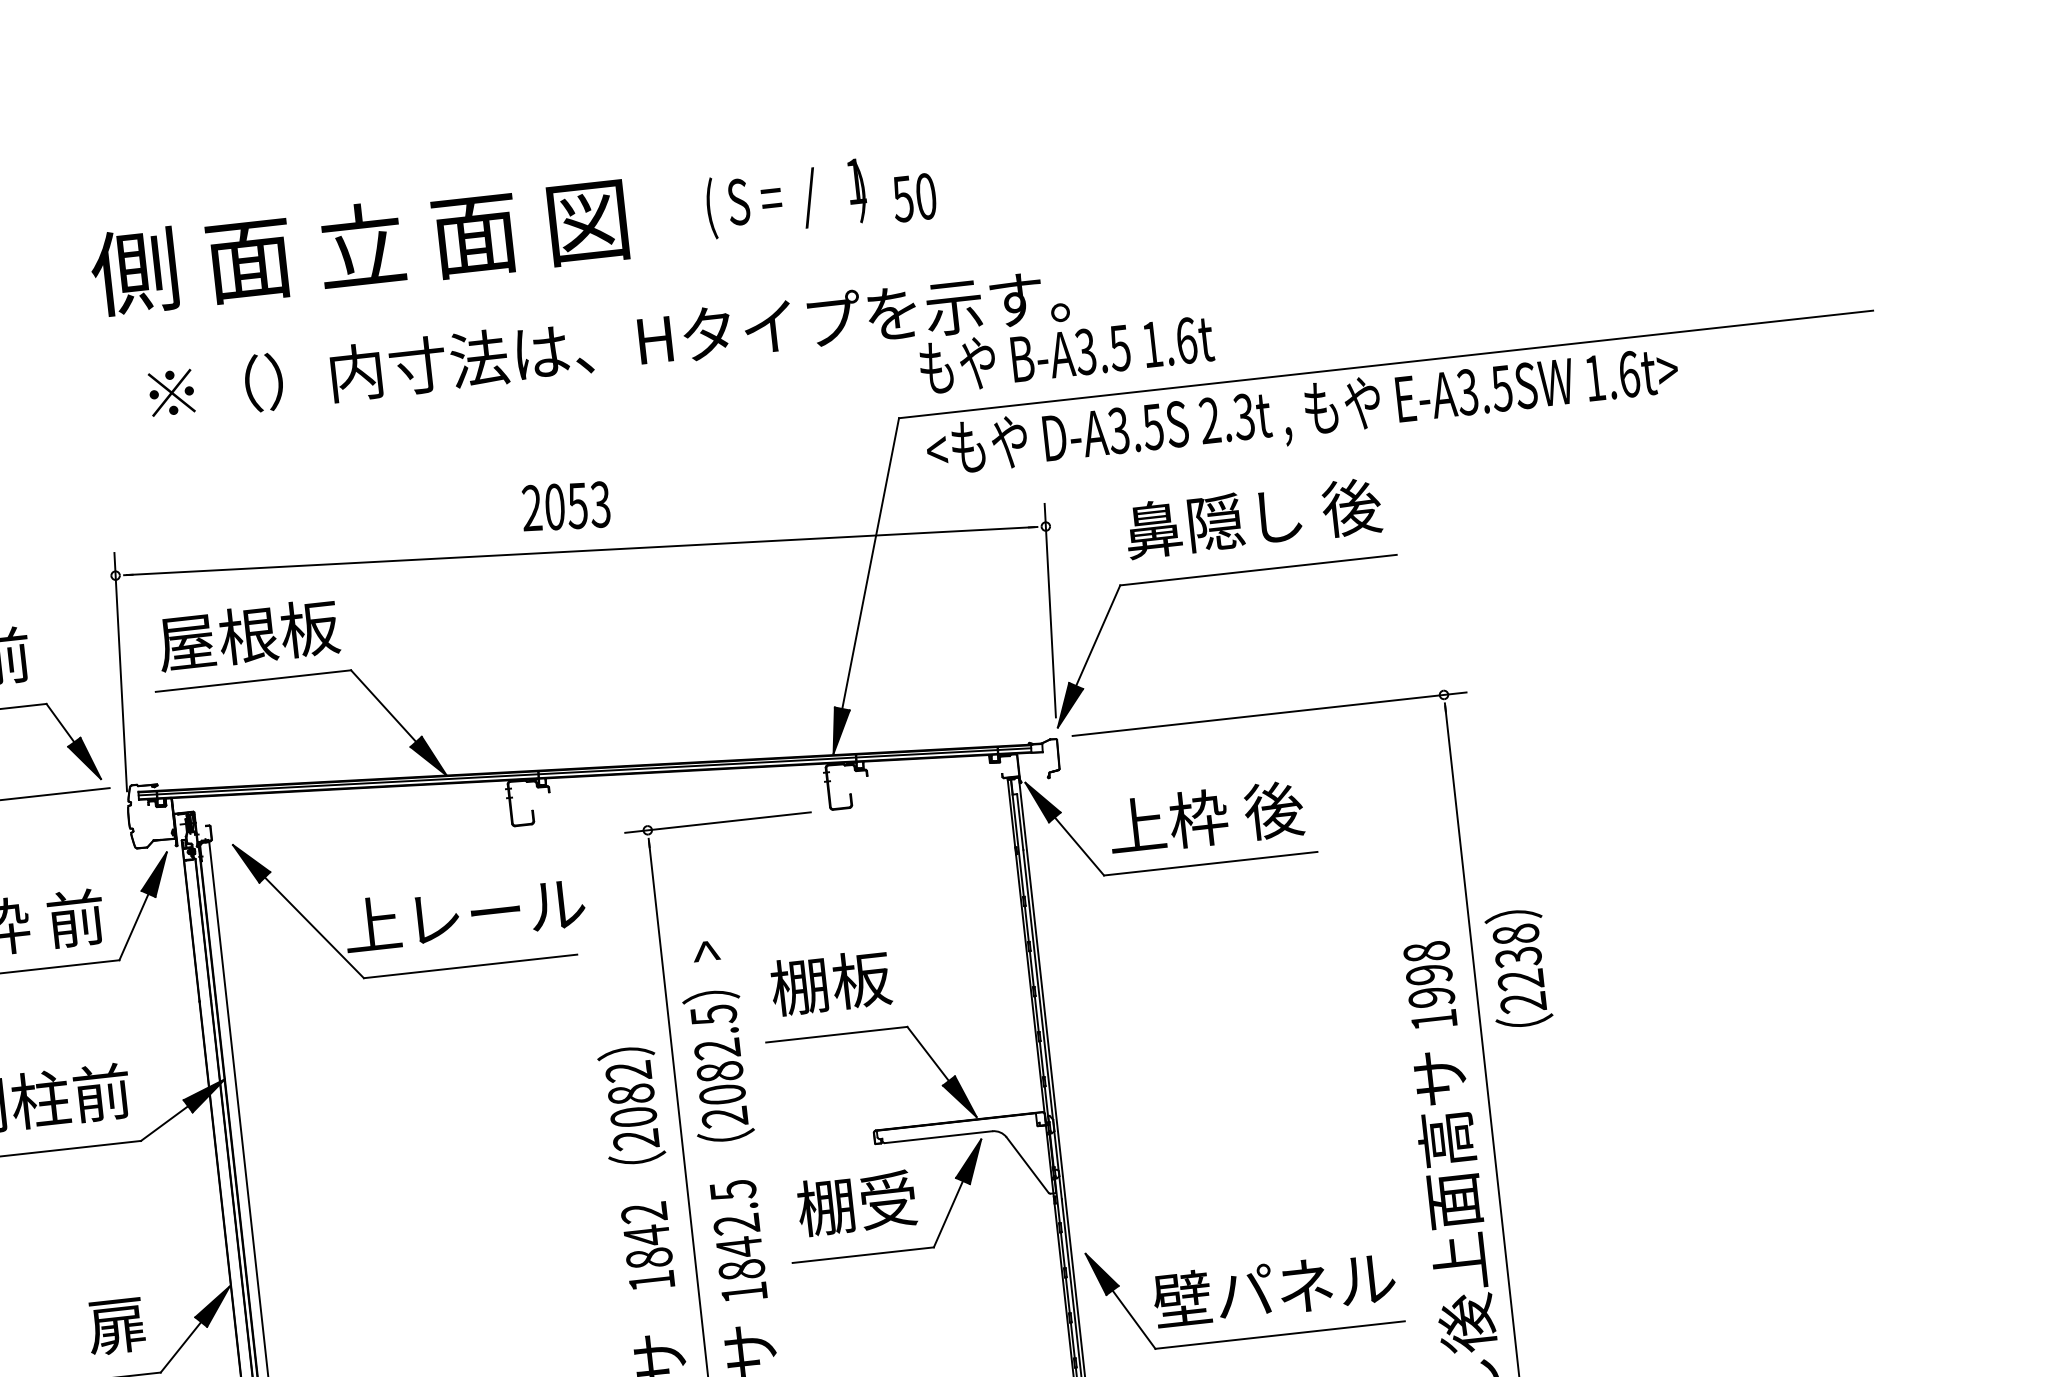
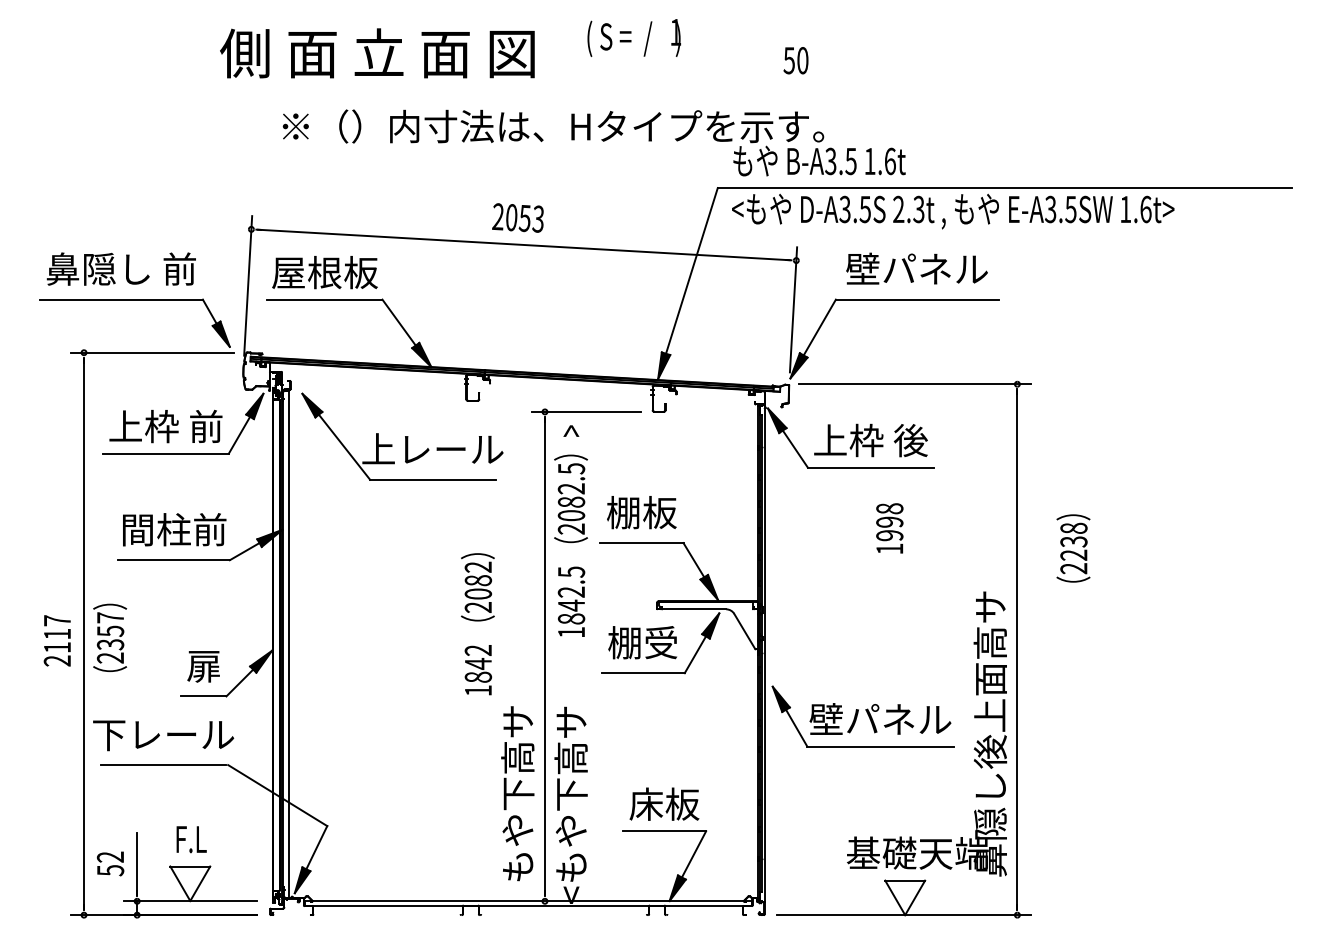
text: (913, 197) -> (795, 60), moved
text: (784, 198) -> (633, 37), moved
text: (359, 246) -> (377, 53), moved
text: (1252, 517) -> (917, 268), 鼻隠し 後 -> 壁パネル
text: (1519, 968) -> (1073, 548), moved
text: (1429, 985) -> (889, 528), moved
text: (723, 1119) -> (570, 530), moved
text: (638, 1168) -> (477, 624), moved

